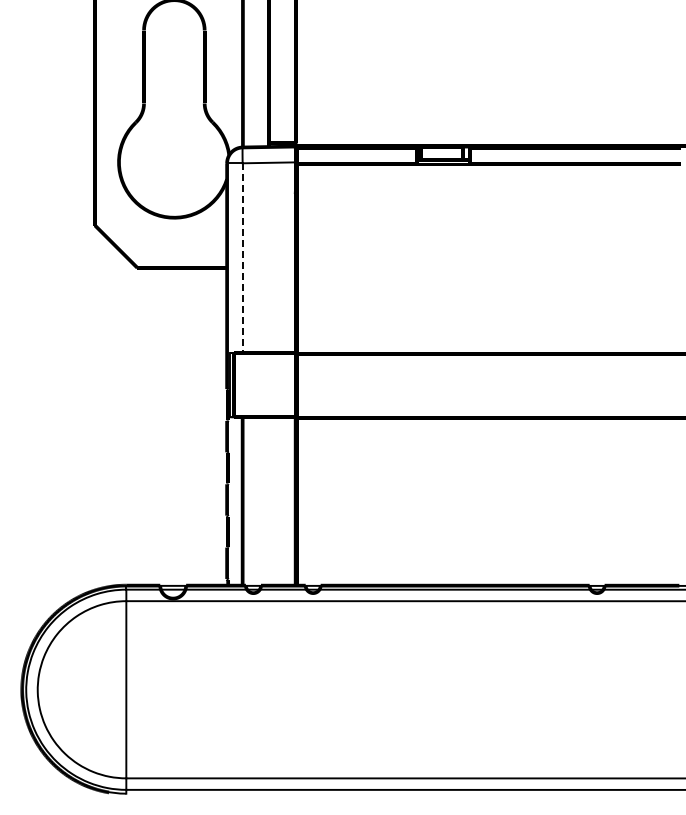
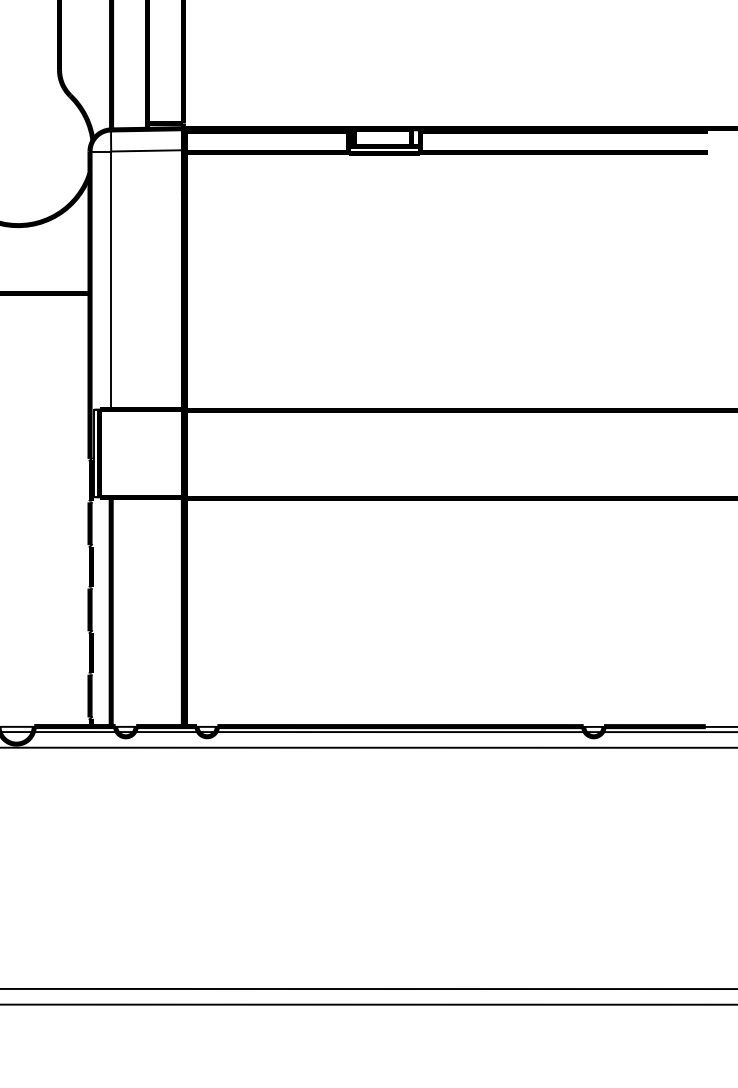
line: (242, 258) -> (110, 281), dashed -> solid

